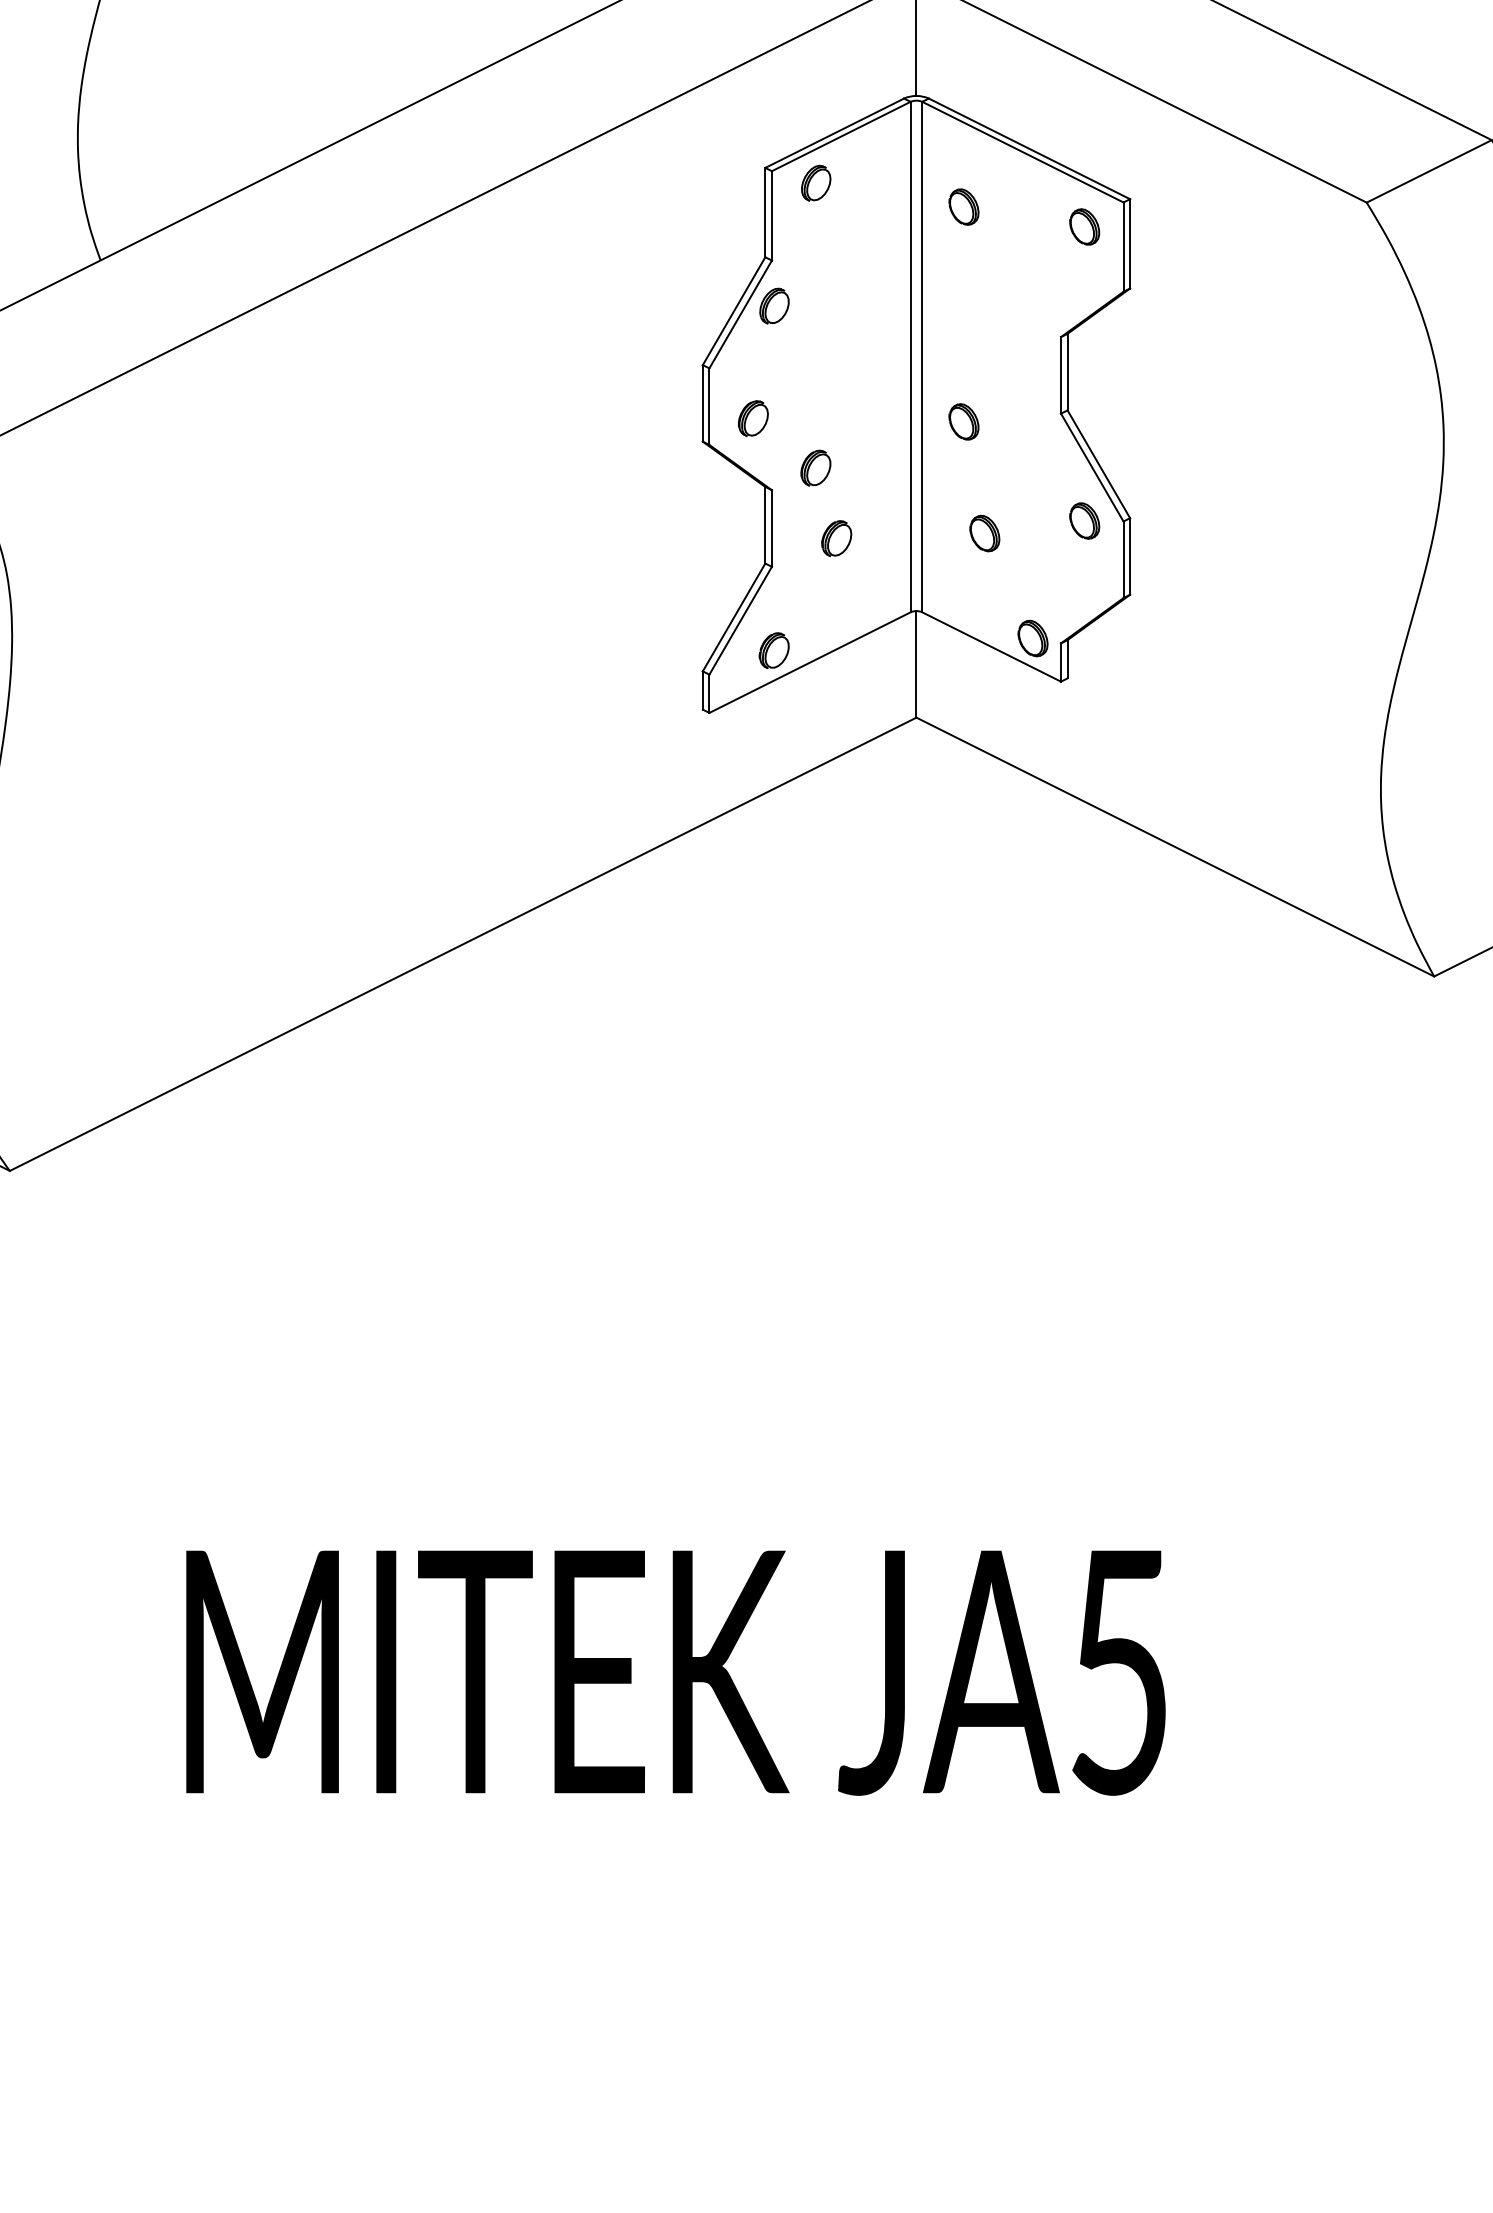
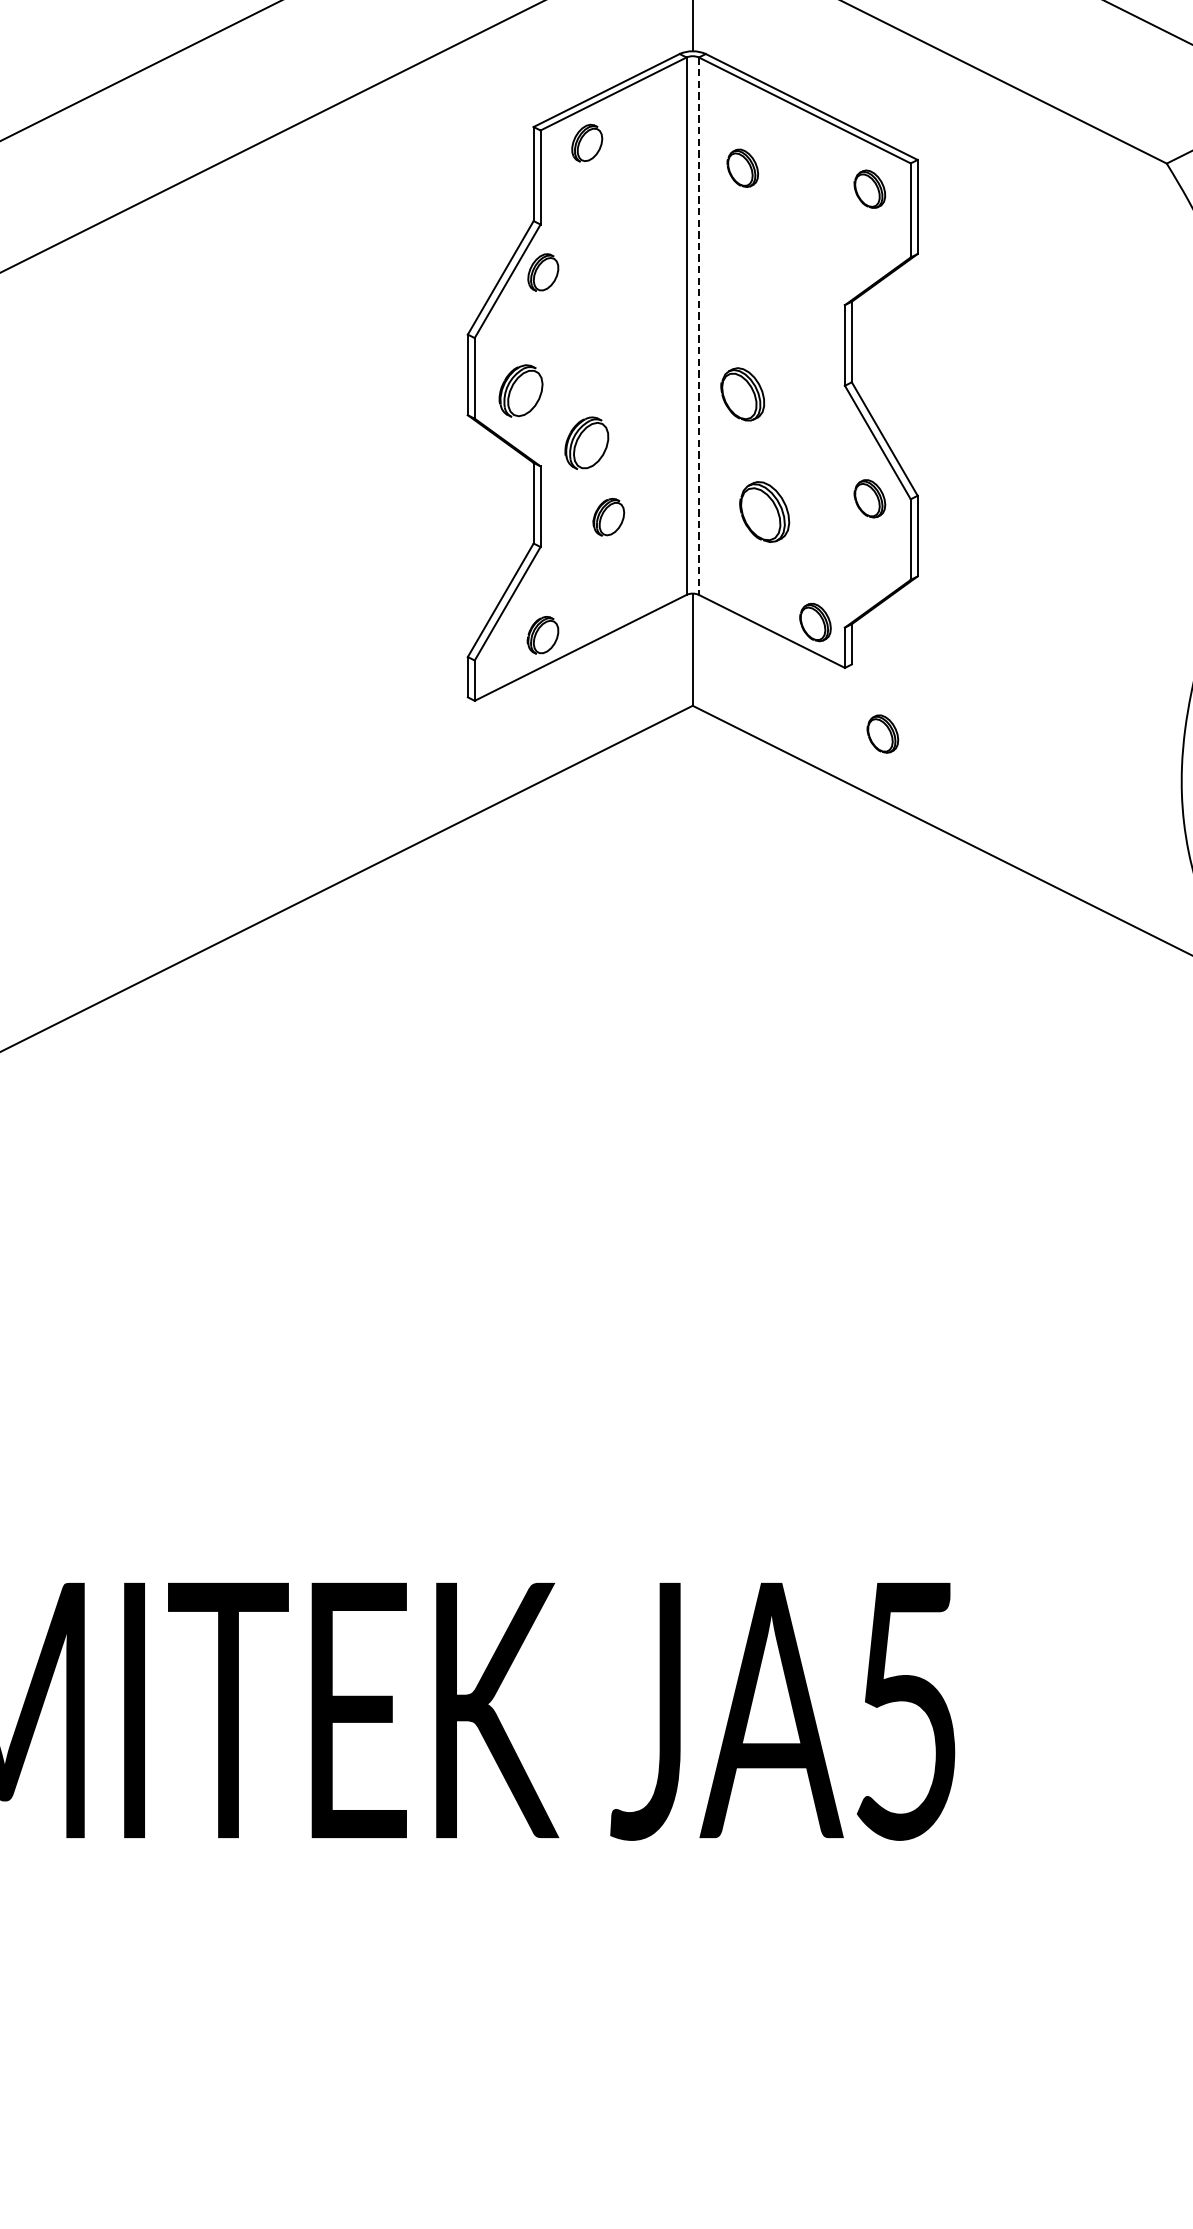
line: (922, 357) -> (699, 326), solid -> dashed
part: (753, 418) -> (521, 390), size x1.4
part: (963, 421) -> (742, 394), size x1.4
part: (815, 467) -> (586, 442), size x1.4
part: (984, 533) -> (764, 511), size x1.6
part: (1096, 744) -> (882, 734), added

